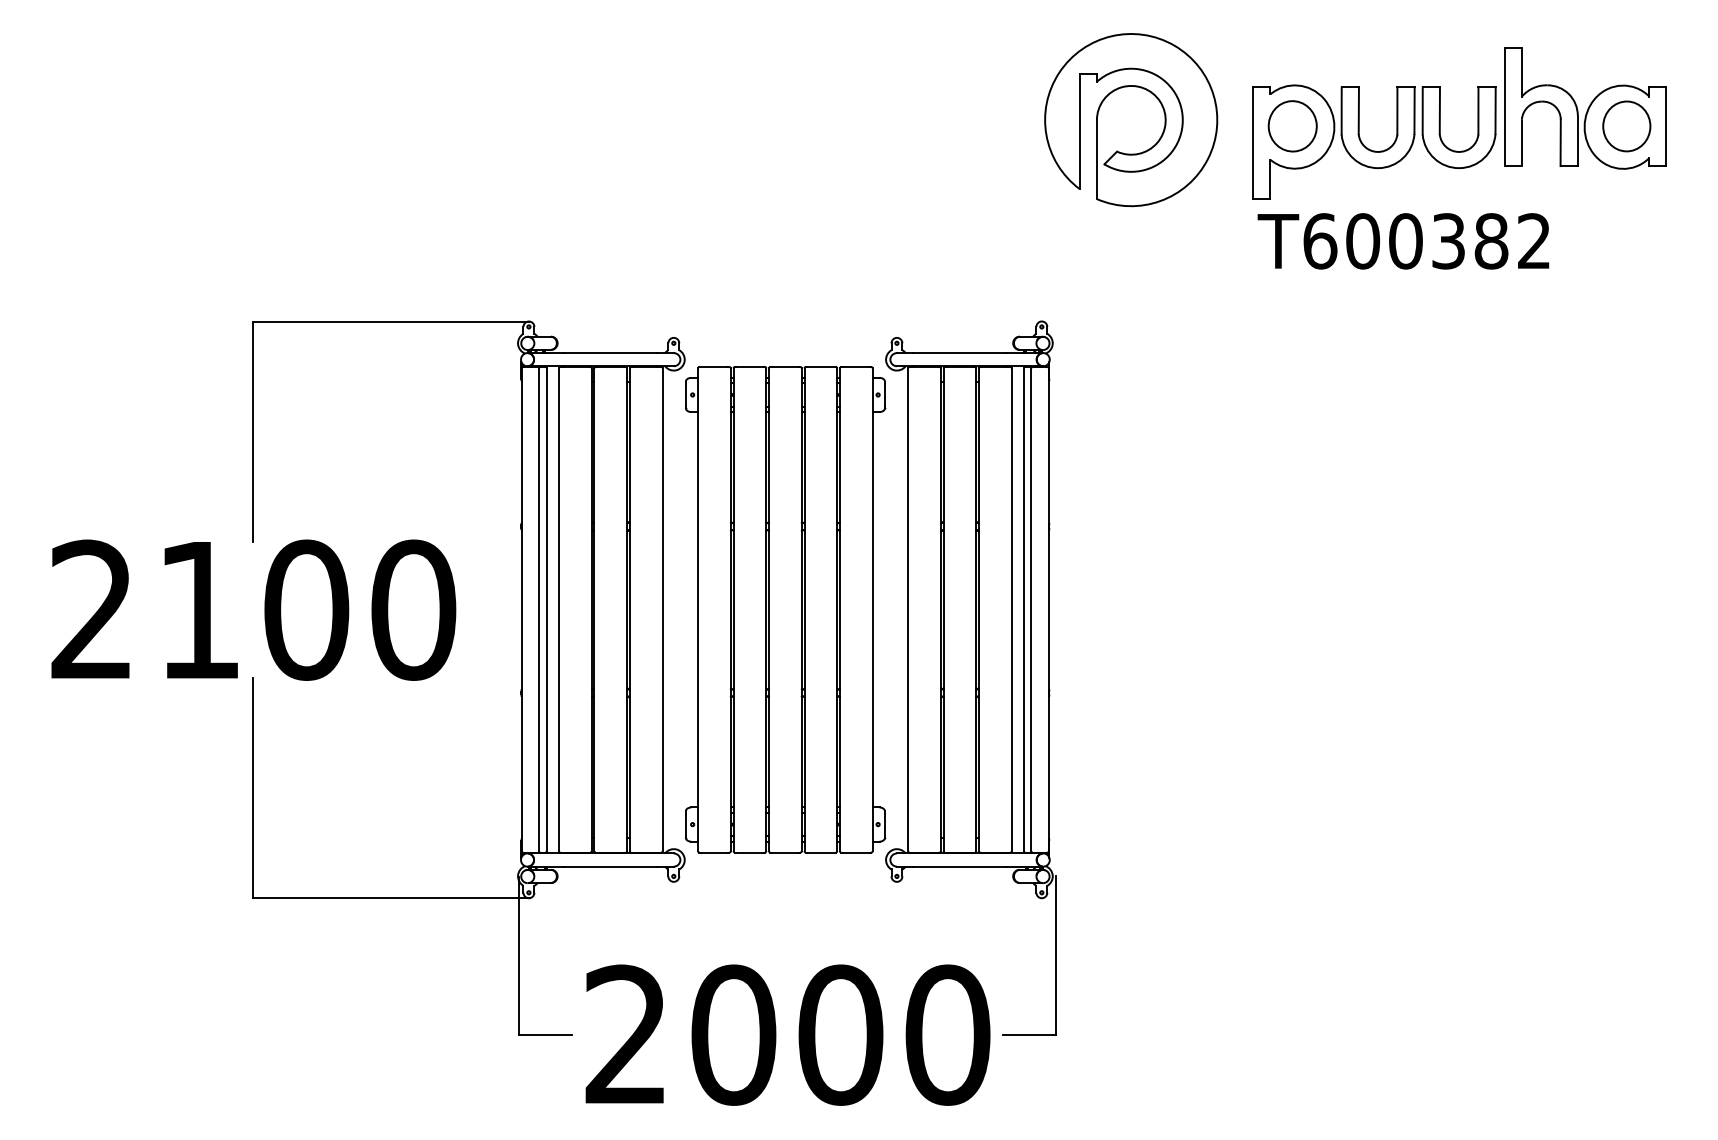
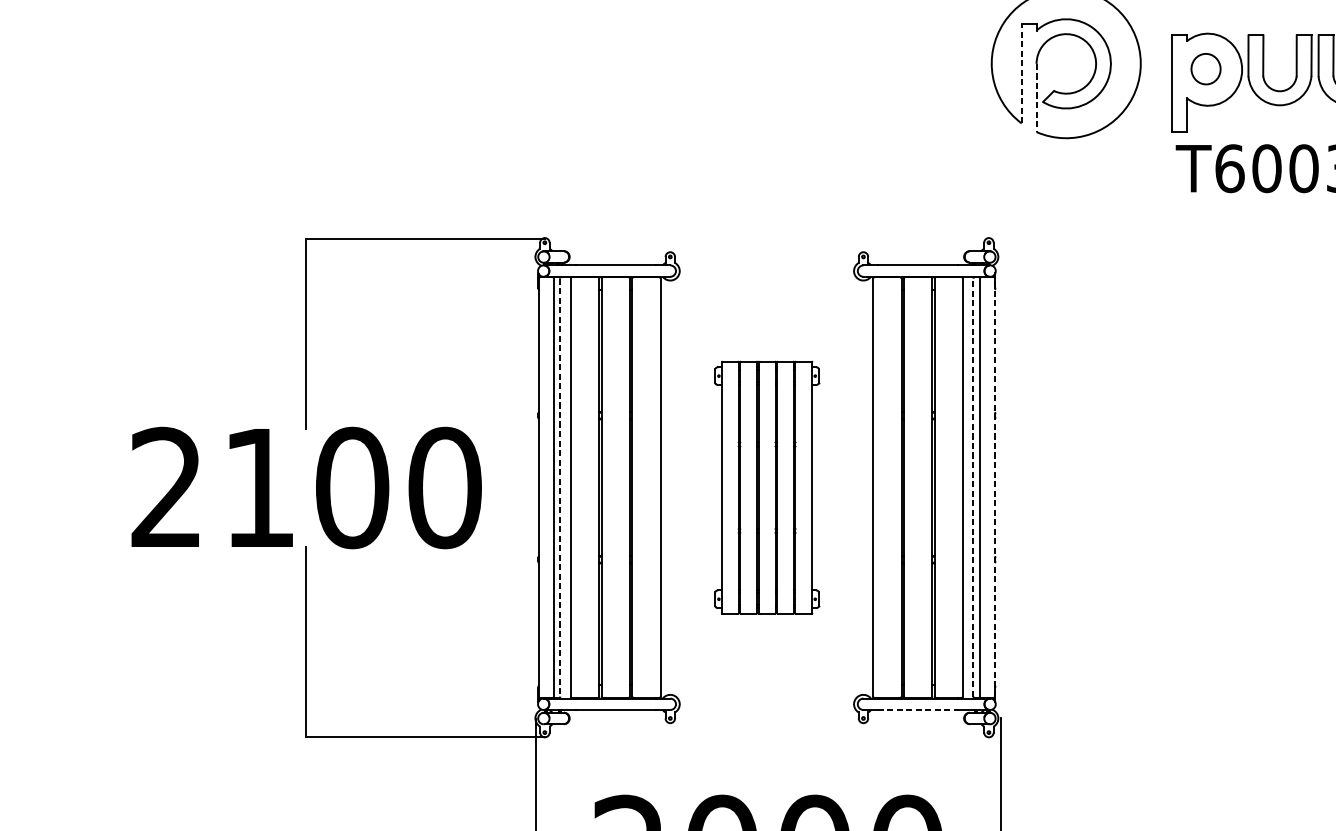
part: (1292, 126) -> (1205, 69), size x0.7
line: (1079, 131) -> (1021, 73), solid -> dashed
line: (1096, 160) -> (1036, 98), solid -> dashed
part: (785, 609) -> (766, 487), size x0.6
line: (1023, 609) -> (973, 487), solid -> dashed
line: (1048, 609) -> (994, 487), solid -> dashed
line: (546, 610) -> (560, 488), solid -> dashed
line: (959, 866) -> (917, 709), solid -> dashed

